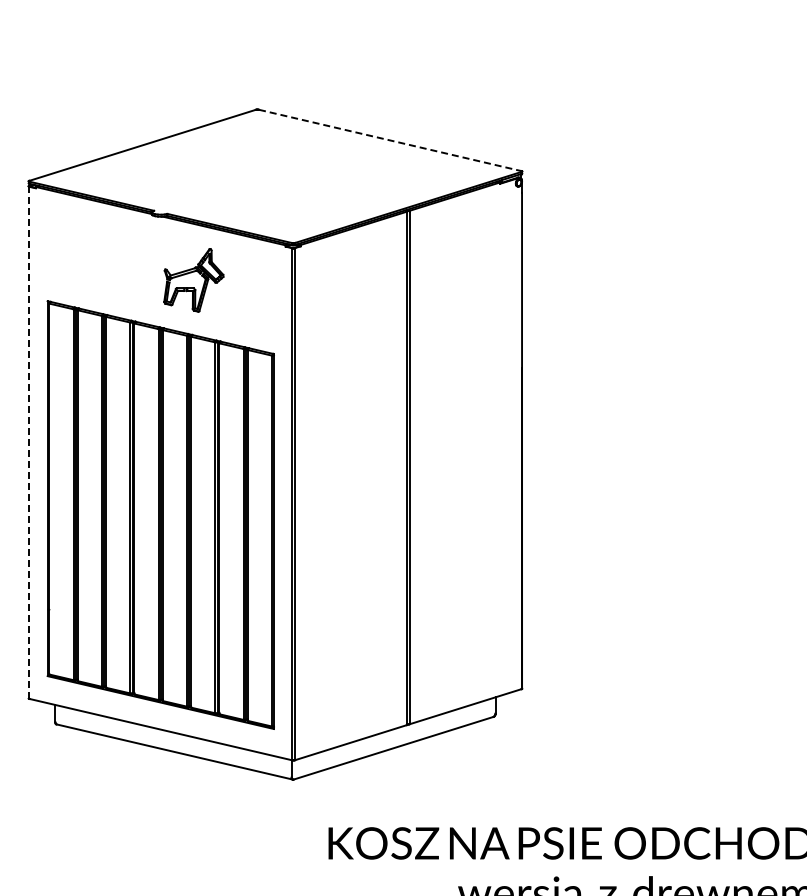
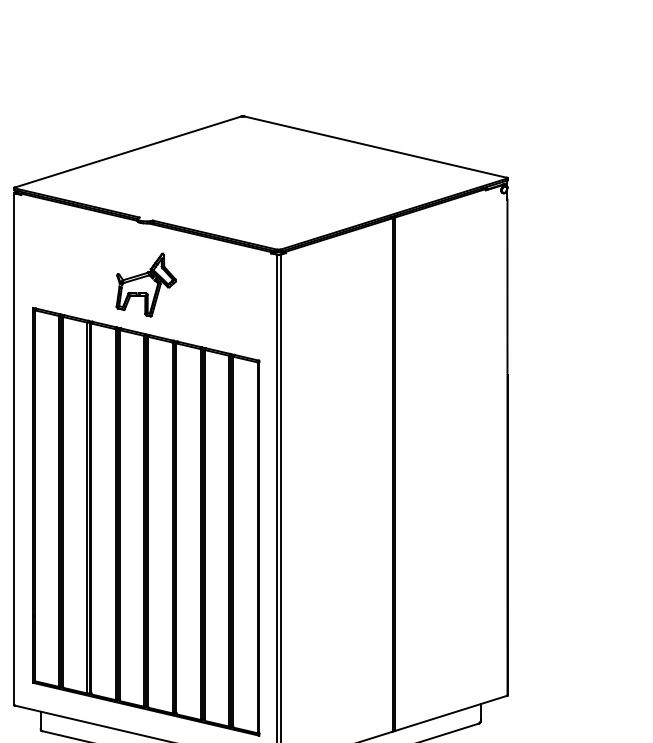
line: (390, 140) -> (375, 147), dashed -> solid
part: (193, 280) -> (145, 285), moved
line: (28, 442) -> (13, 449), dashed -> solid

